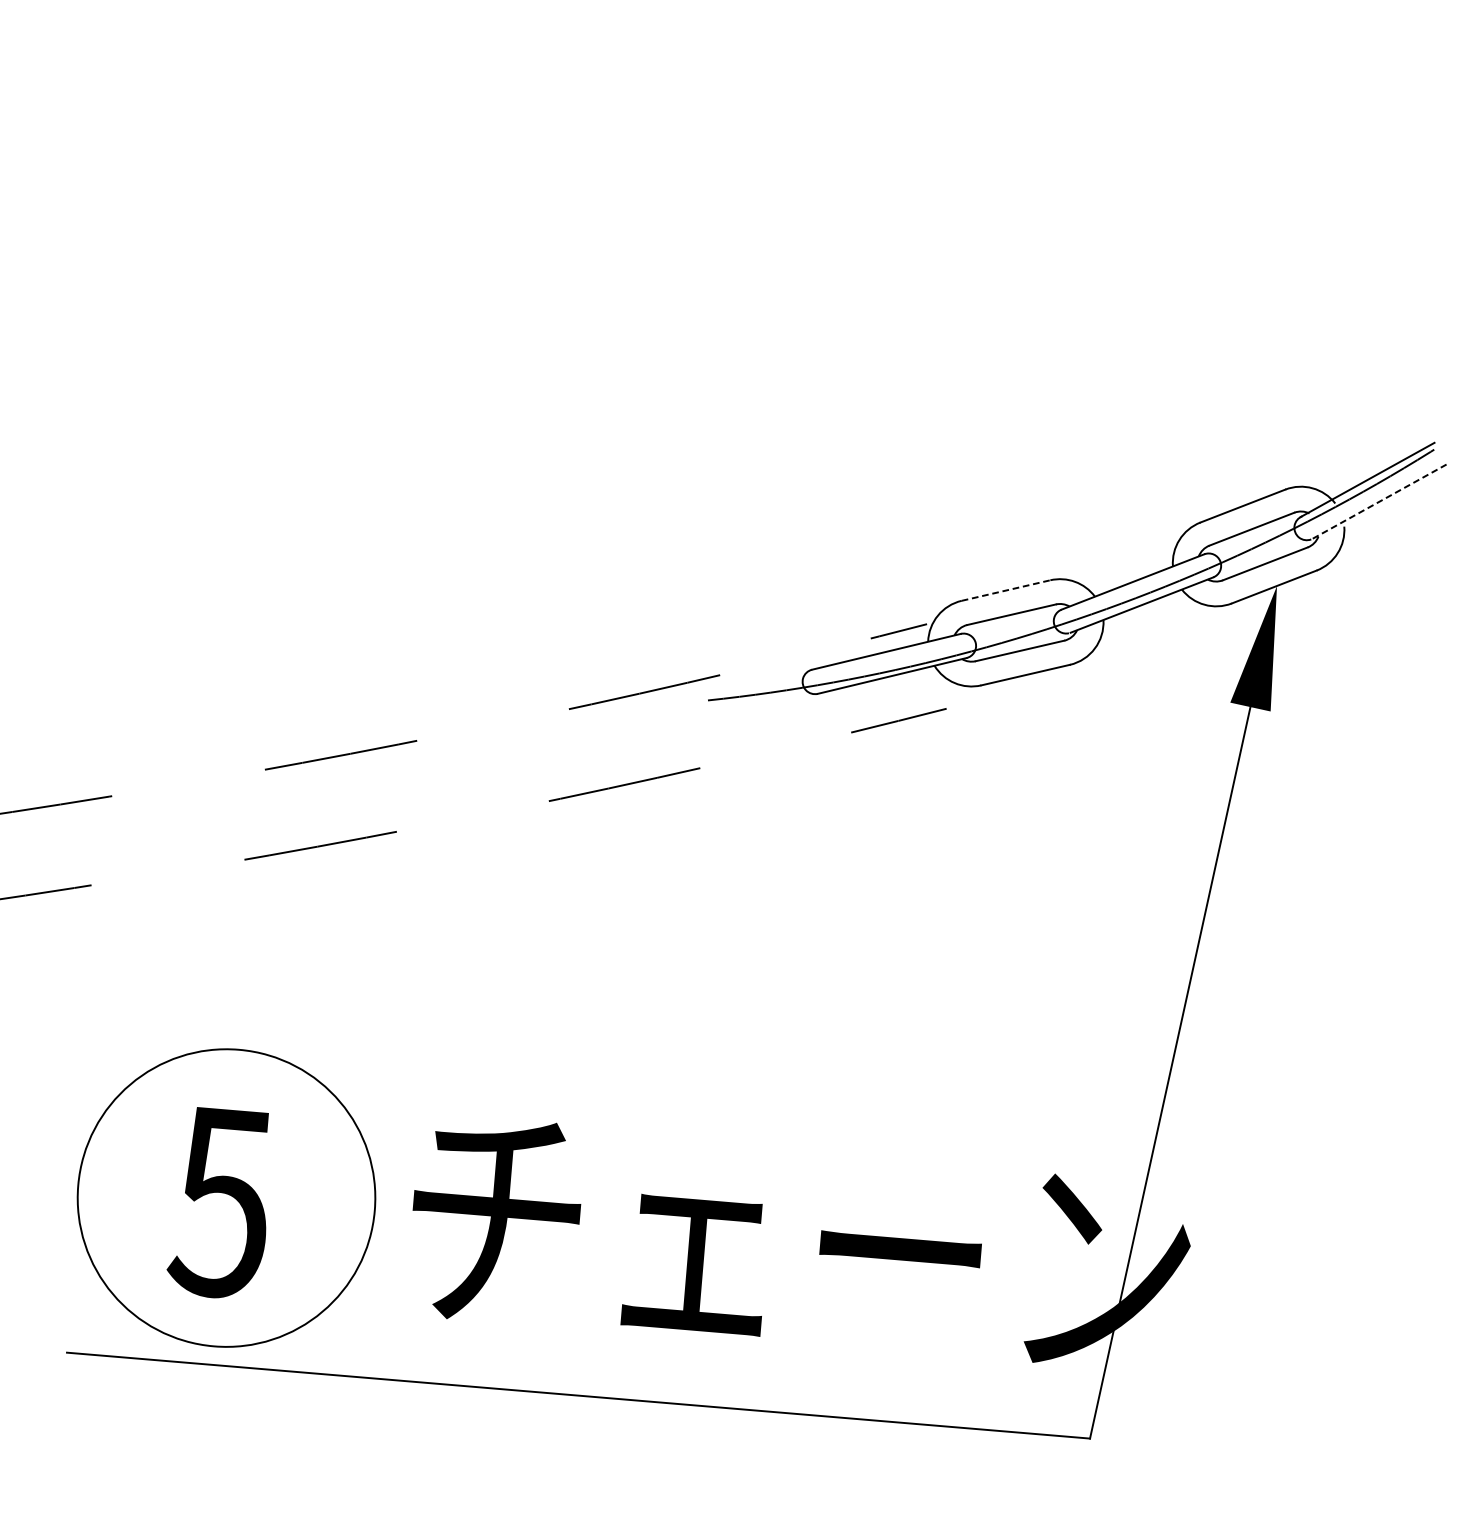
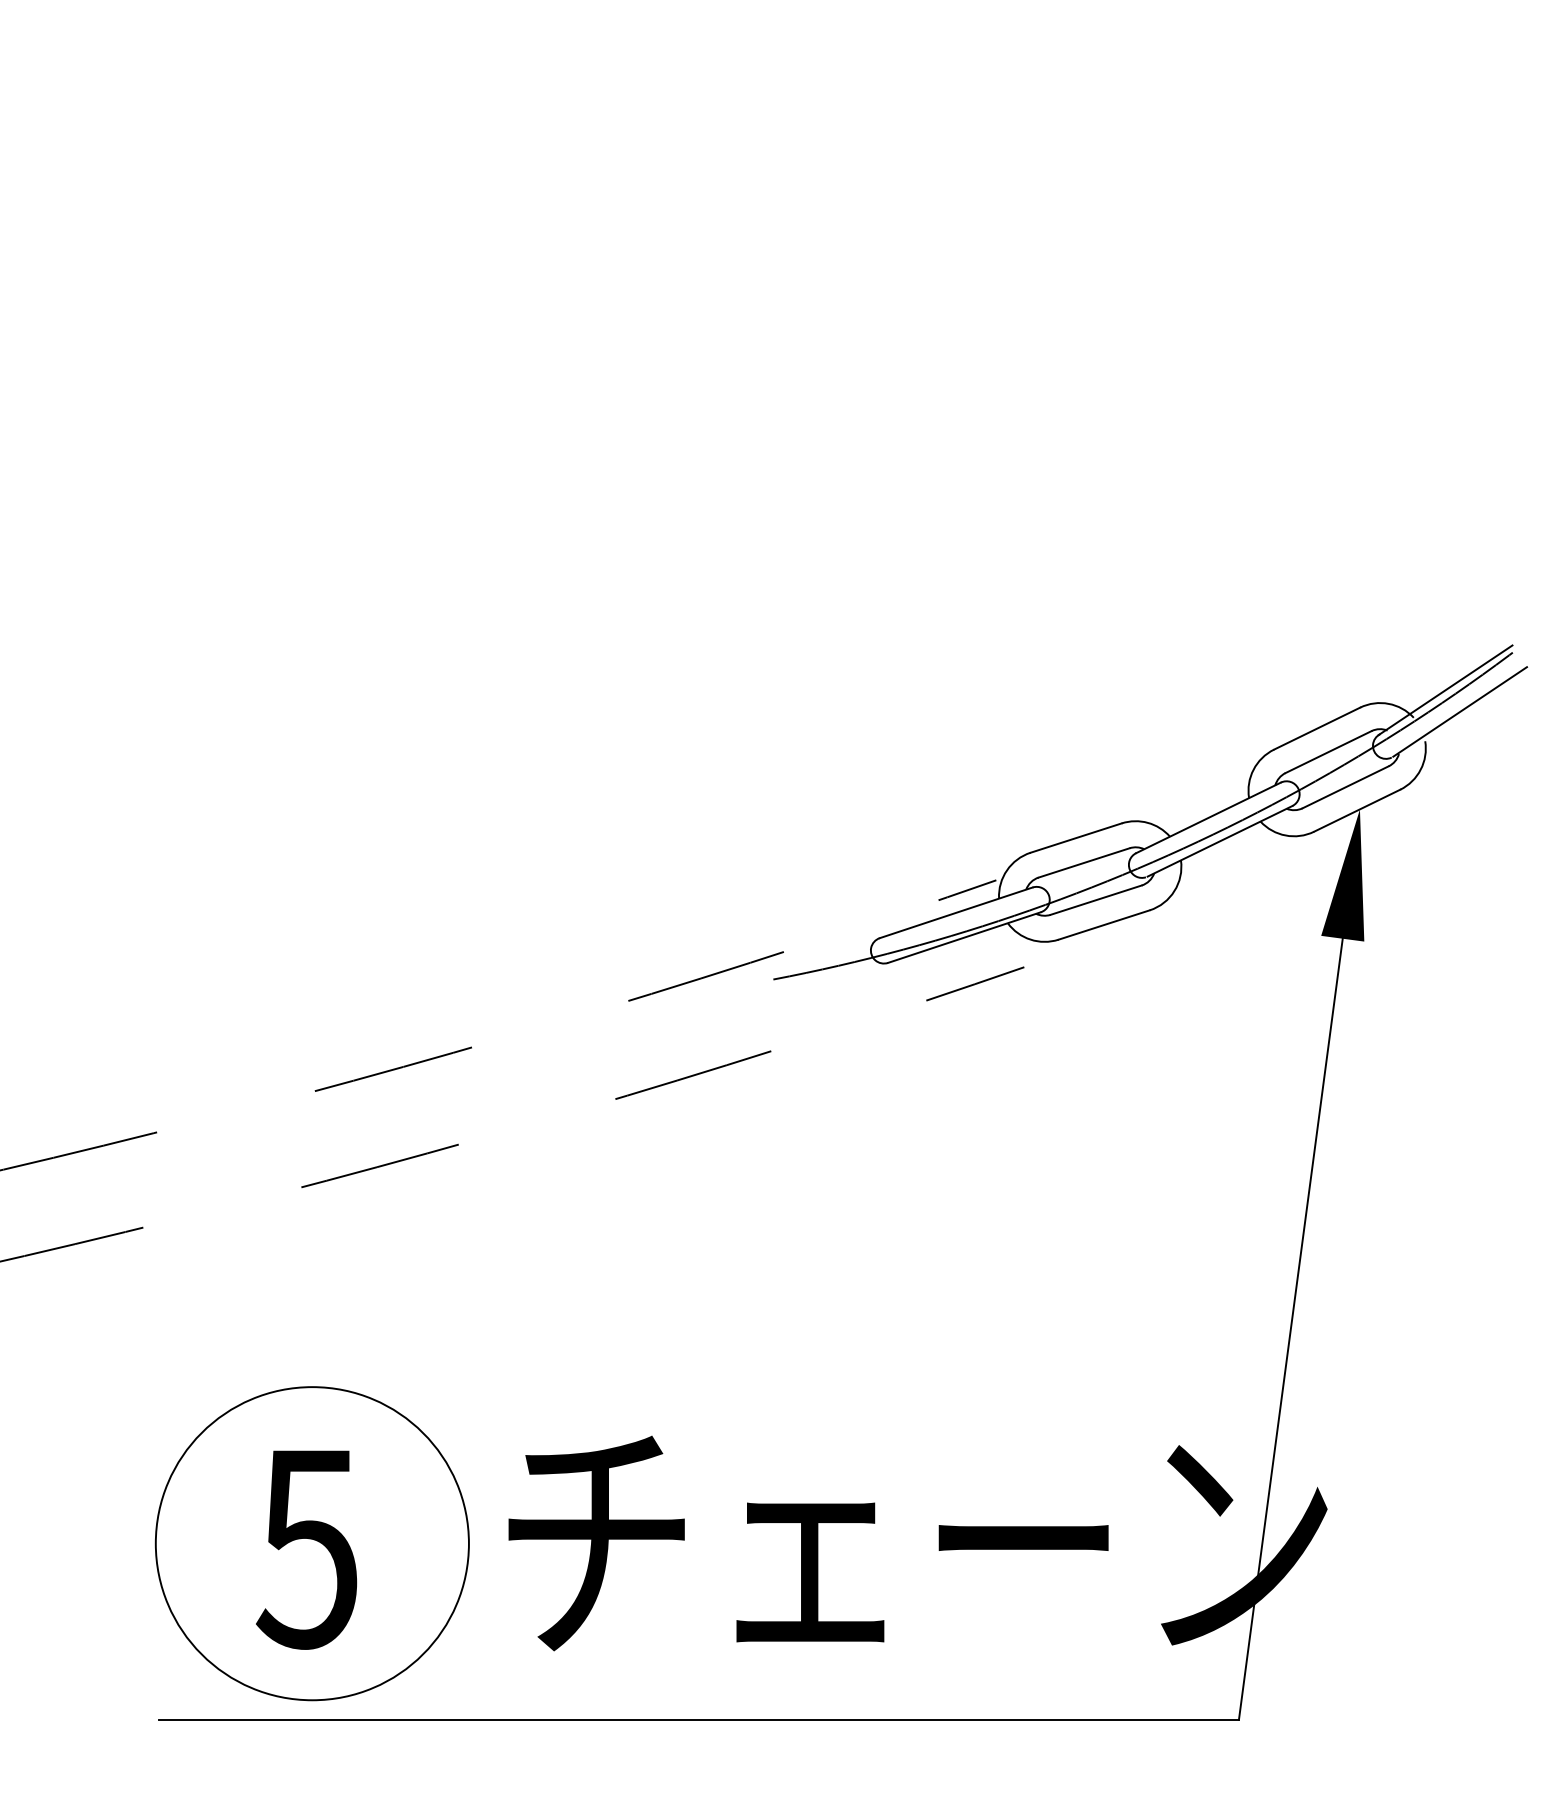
line: (1380, 501) -> (1460, 711), dashed -> solid
line: (1006, 590) -> (1076, 838), dashed -> solid

